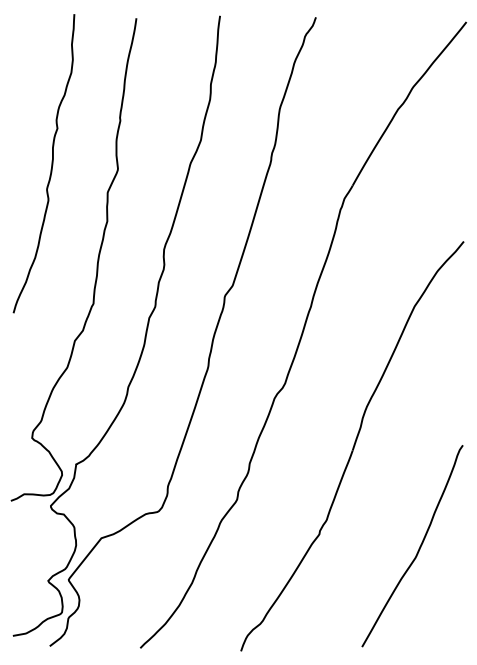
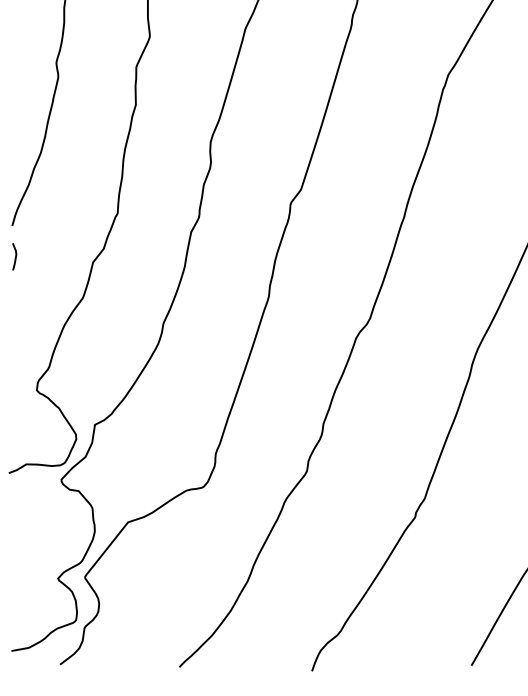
curve: (15, 336) -> (14, 256), added

